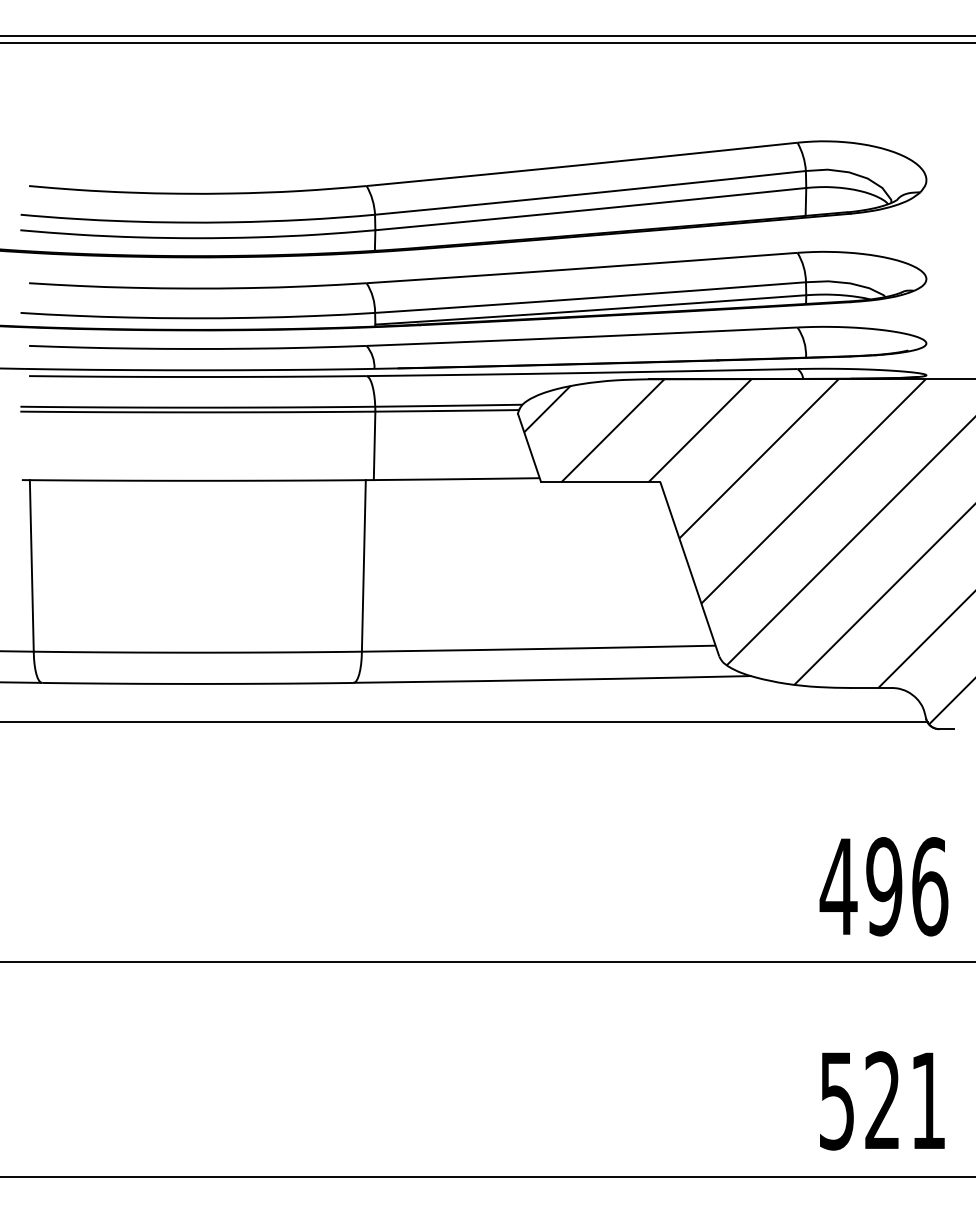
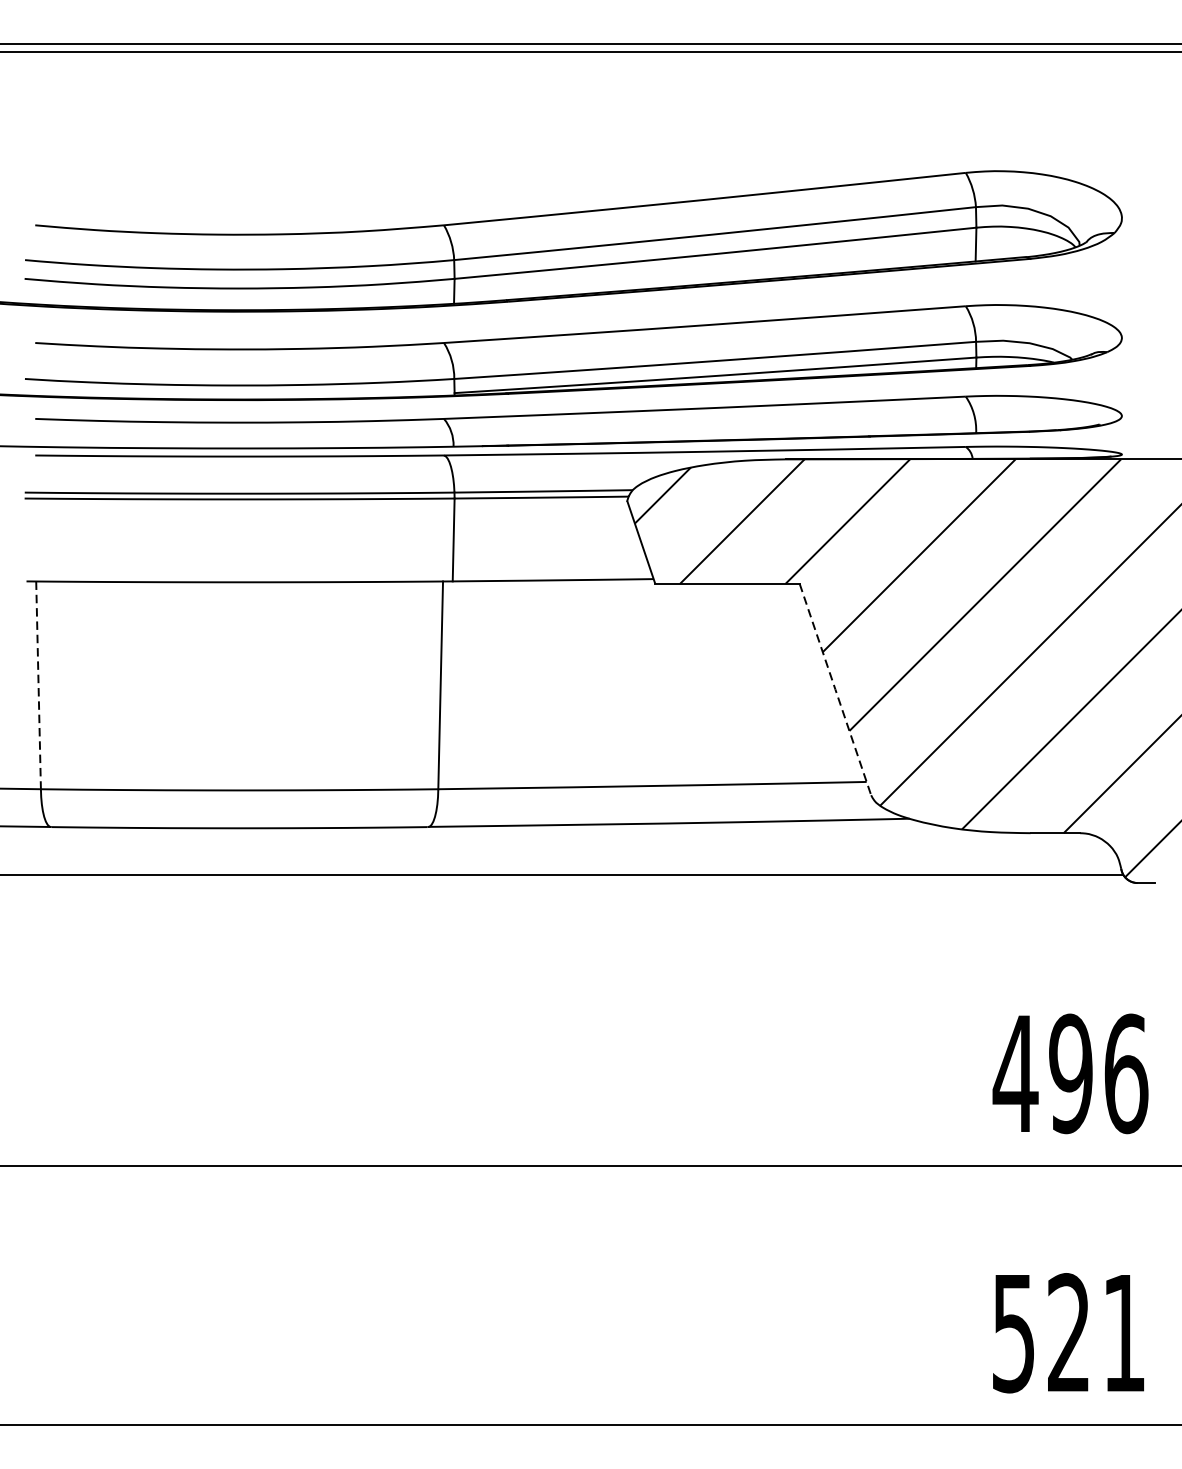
line: (31, 565) -> (38, 684), solid -> dashed
line: (689, 569) -> (835, 689), solid -> dashed

